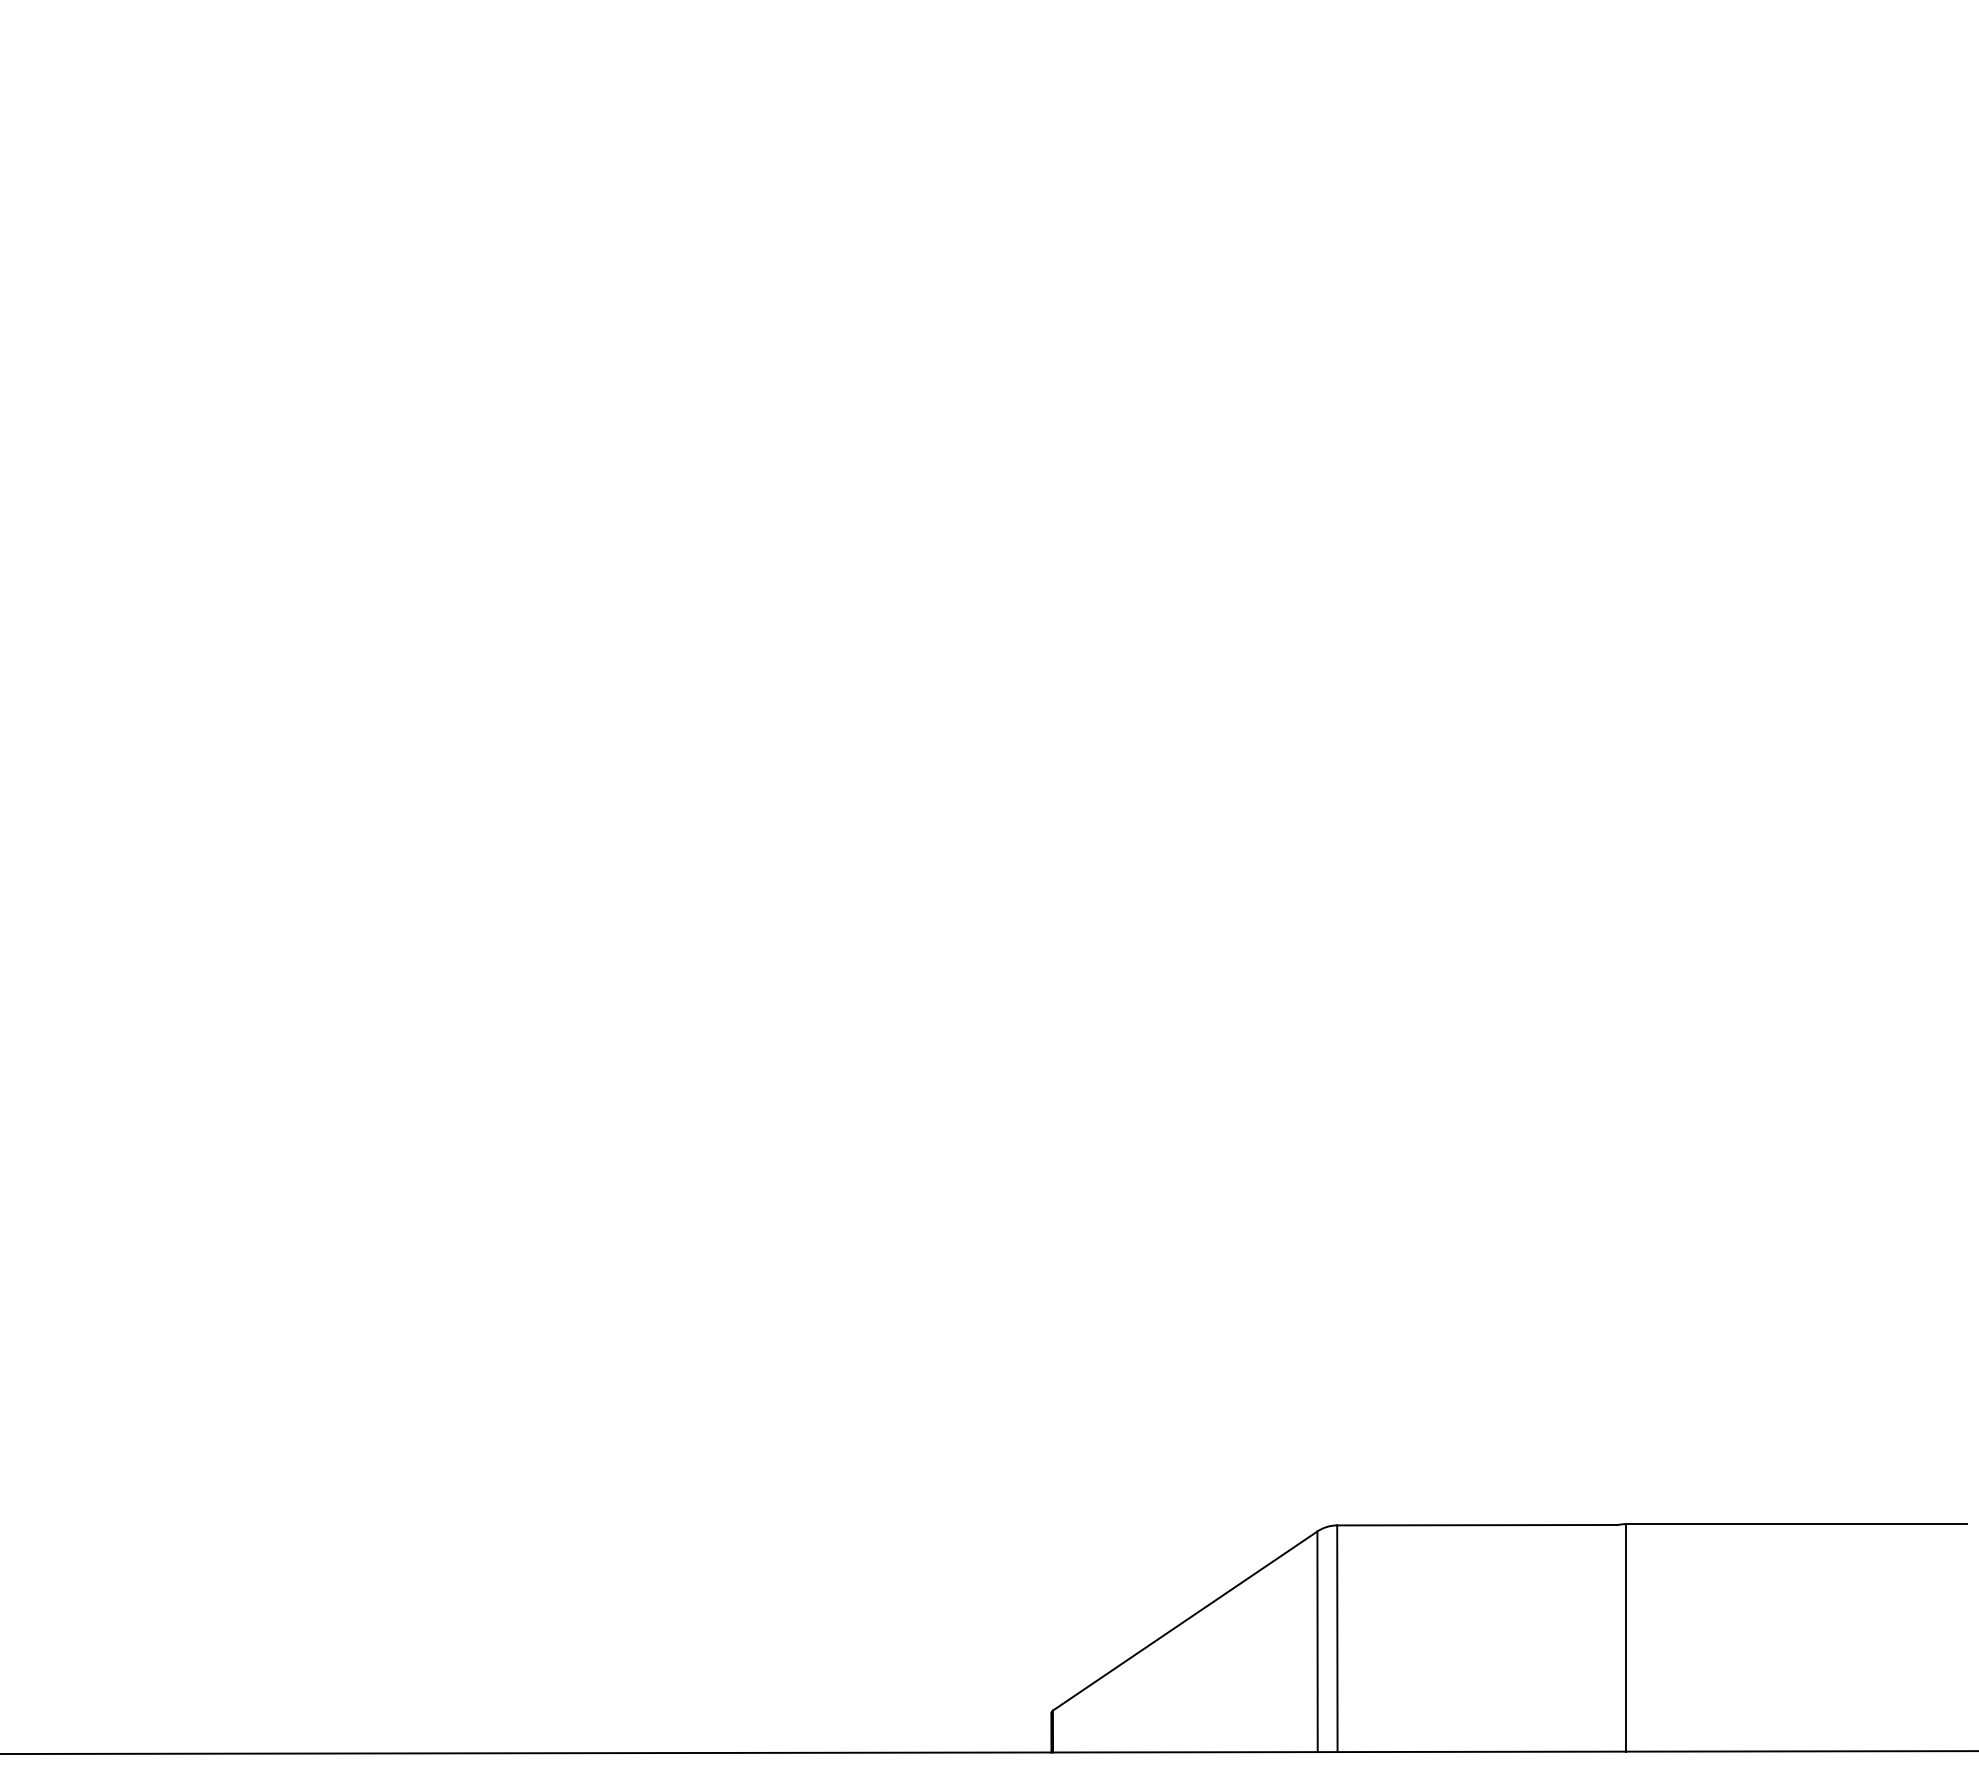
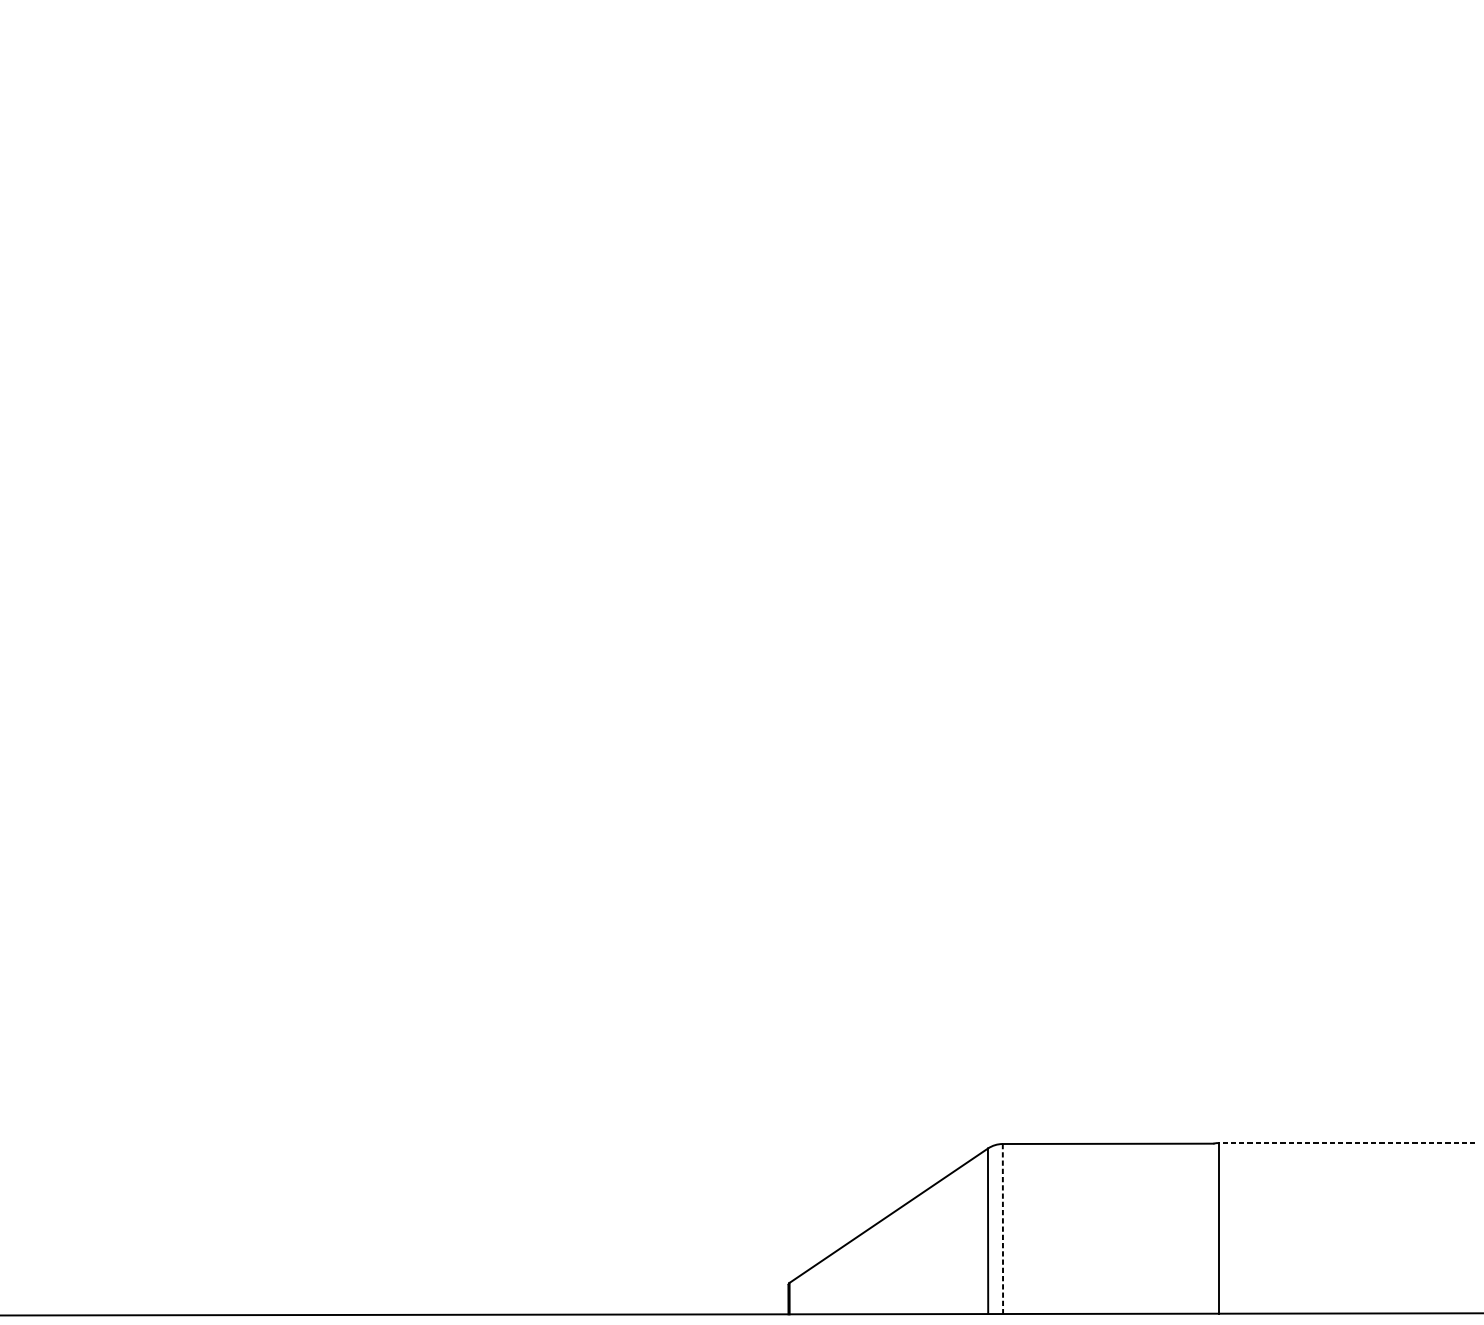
line: (1796, 1524) -> (1347, 1143), solid -> dashed
line: (1337, 1639) -> (1003, 1229), solid -> dashed

